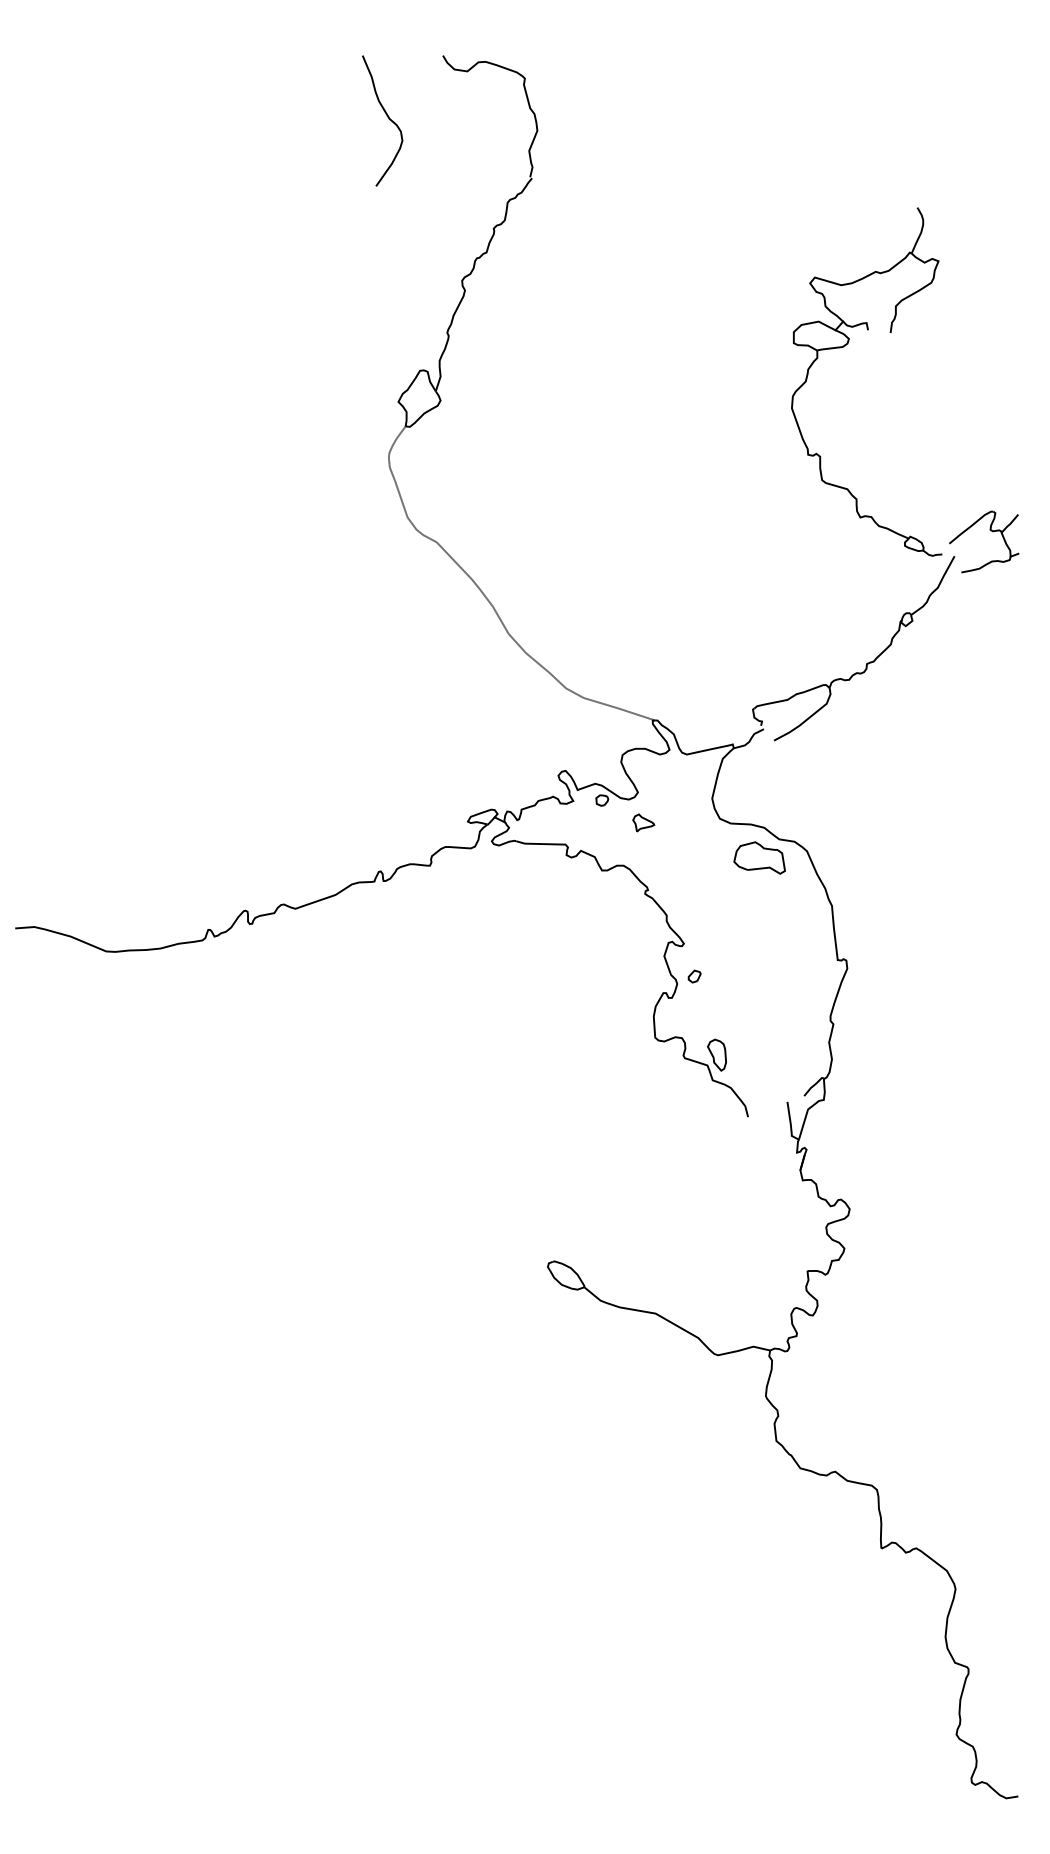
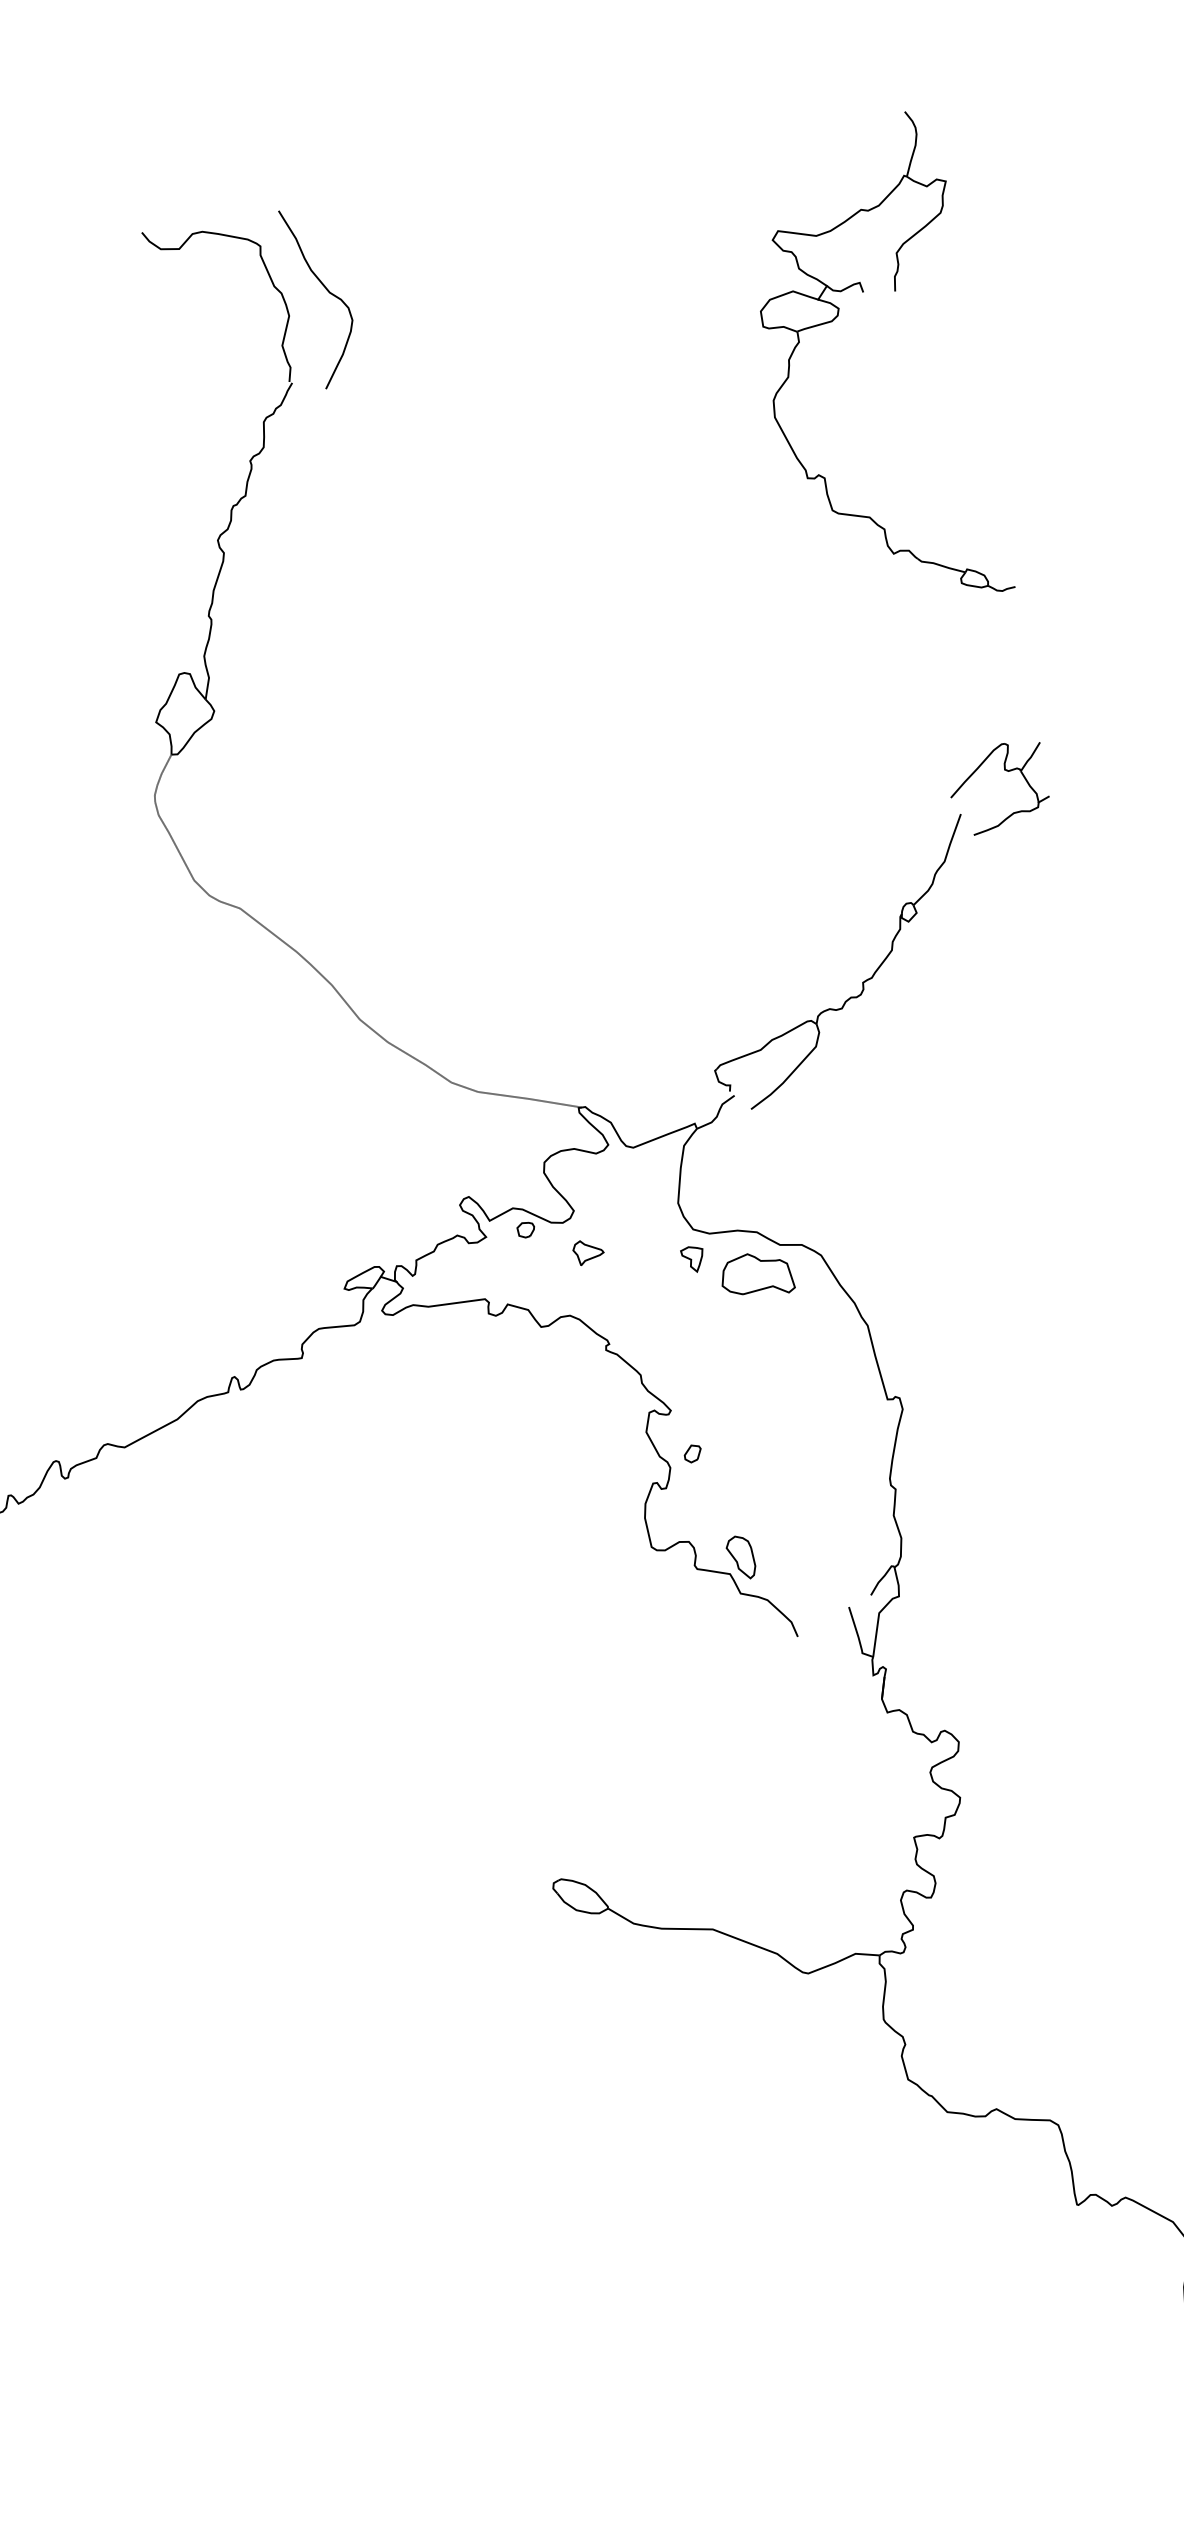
curve: (387, 117) -> (326, 291), moved
part: (845, 346) -> (835, 319), moved
part: (716, 839) -> (693, 1258), added

